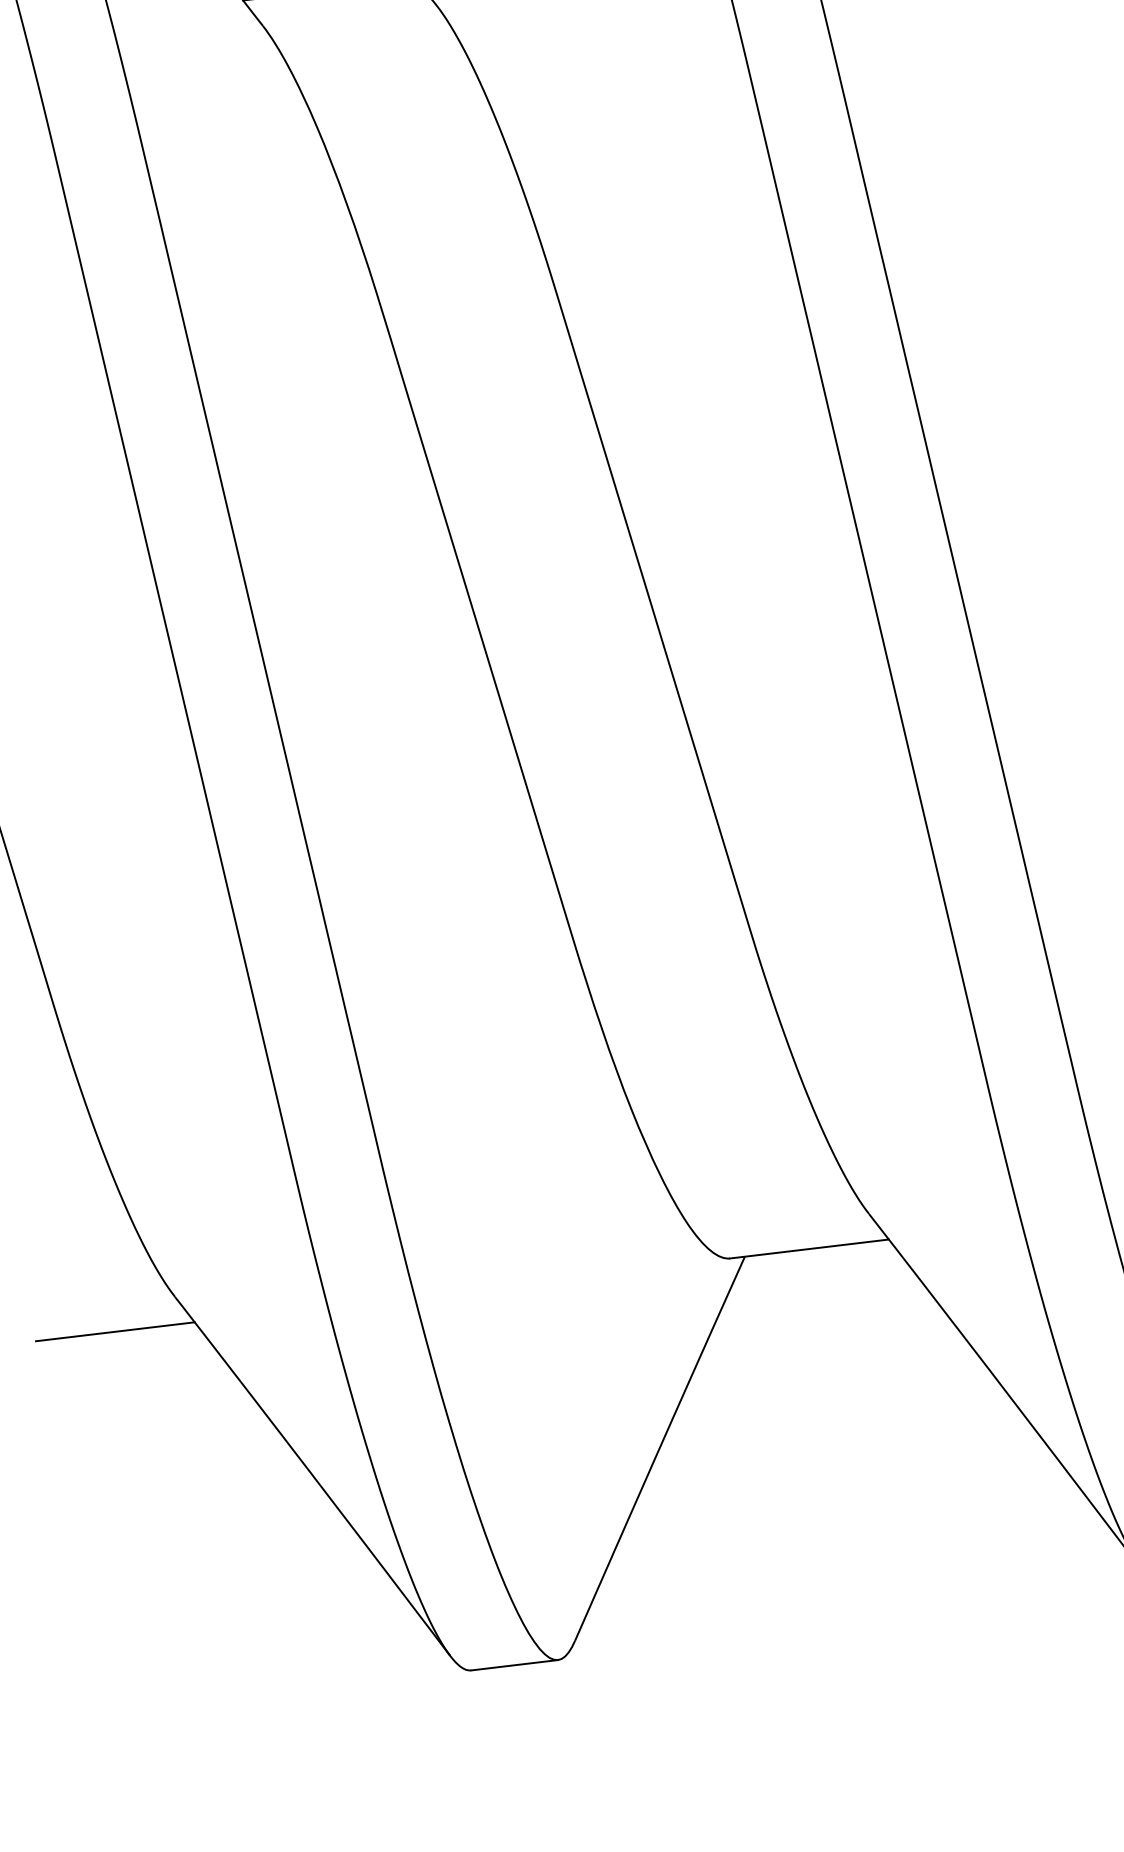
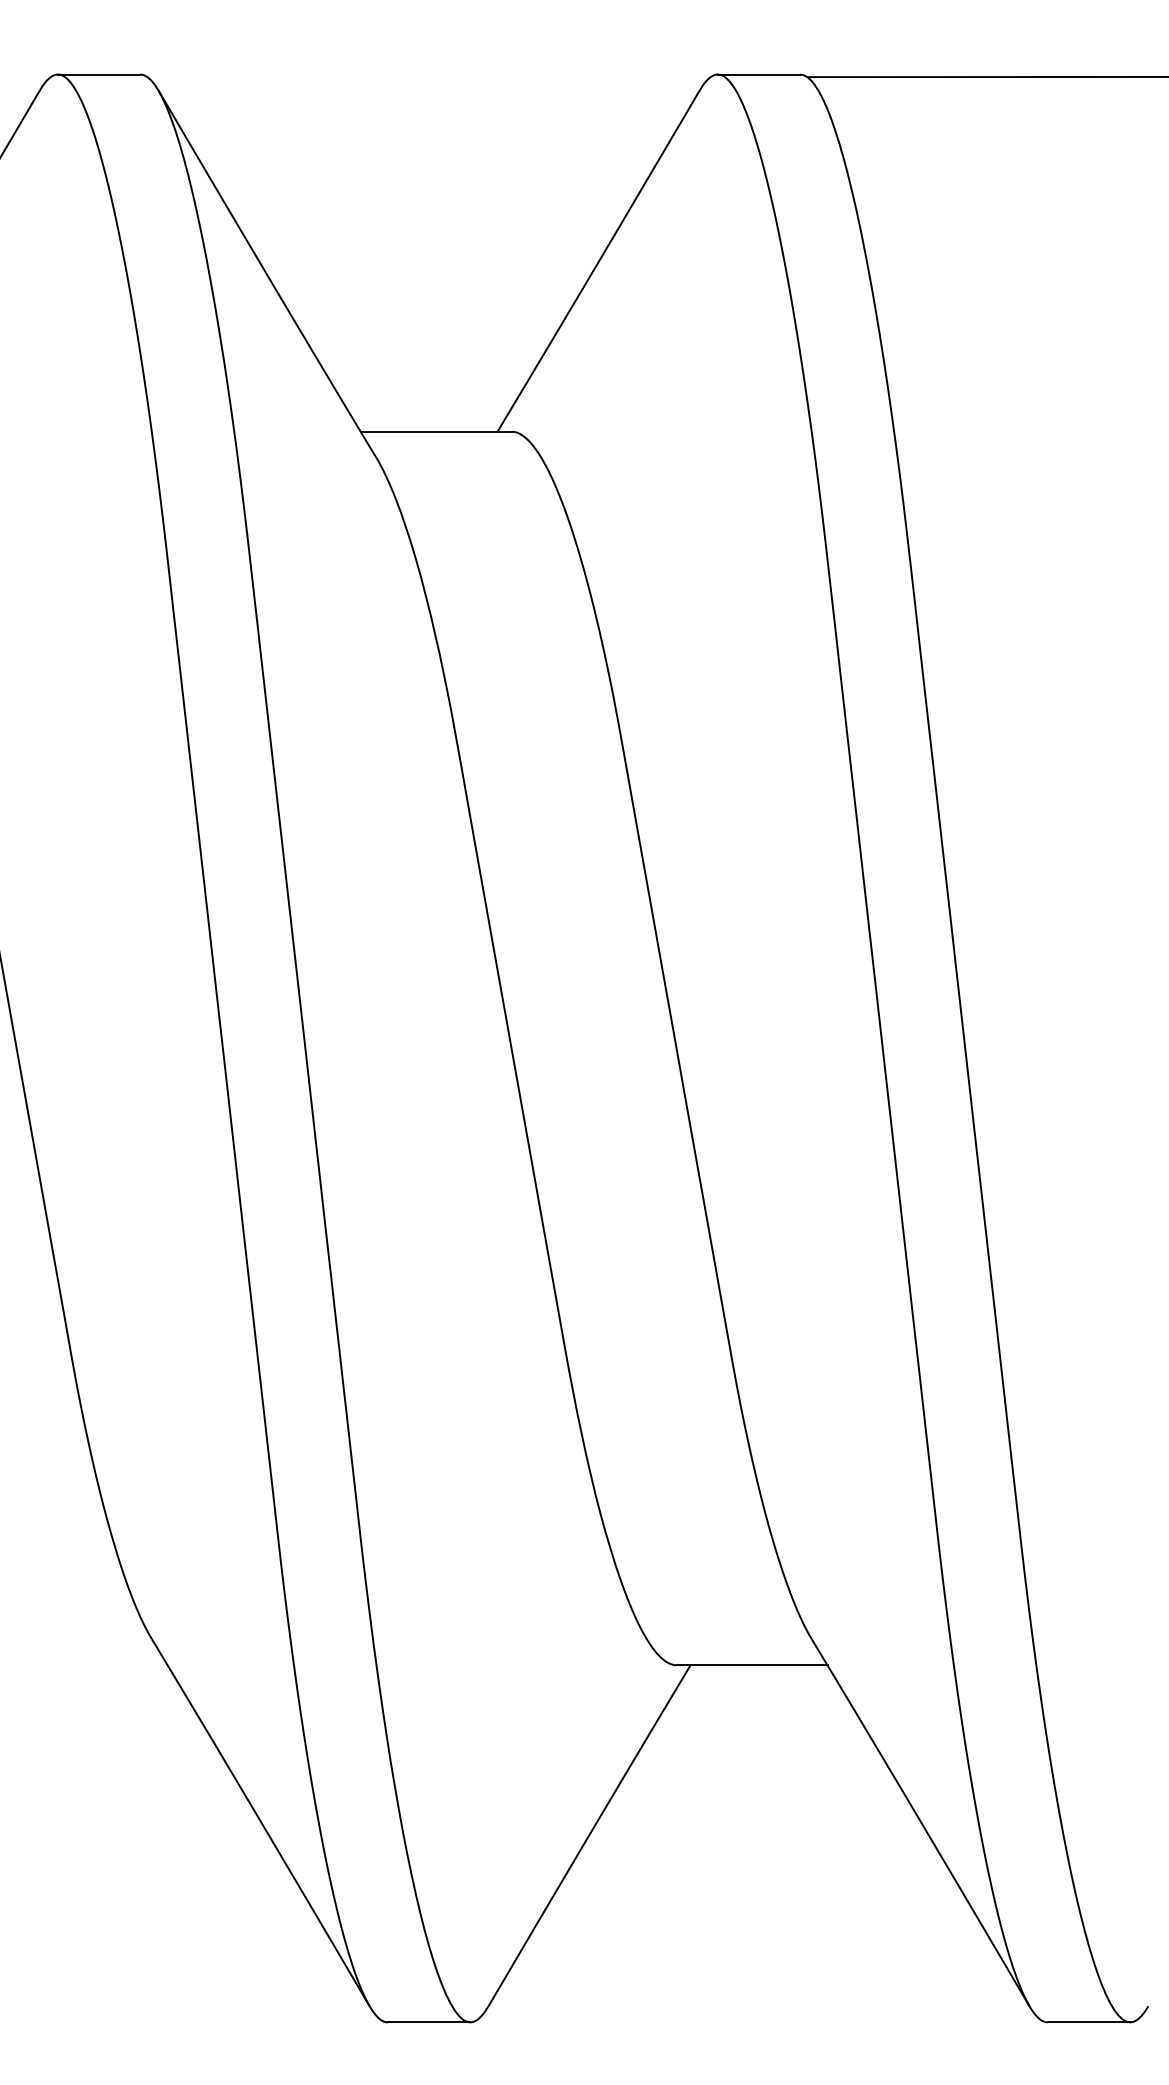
line: (114, 1332) -> (91, 1665), removed

